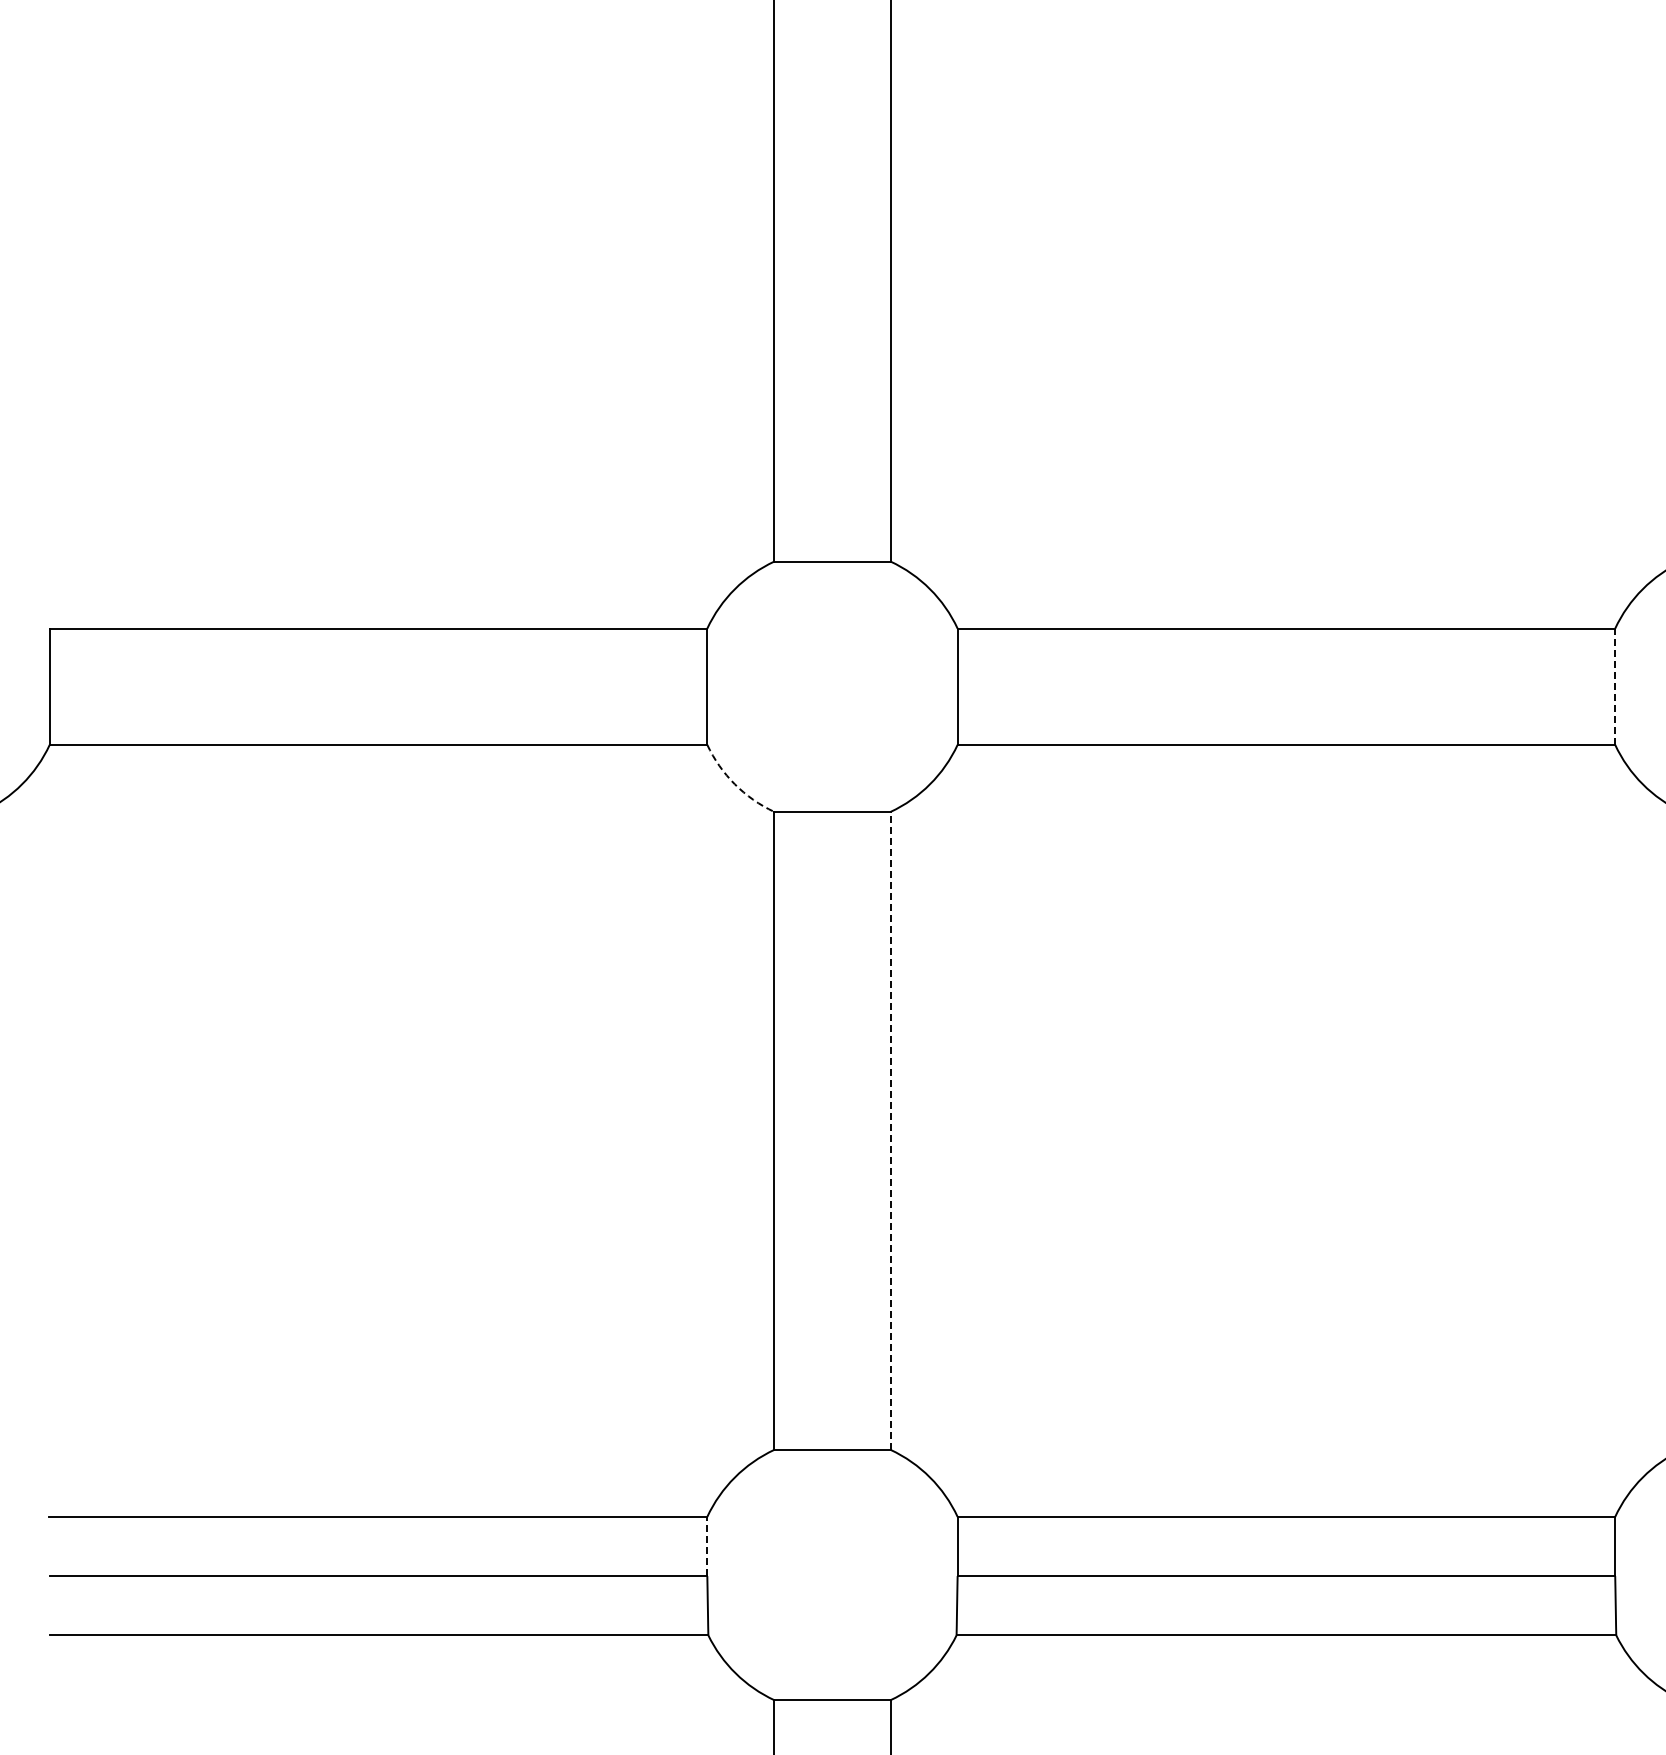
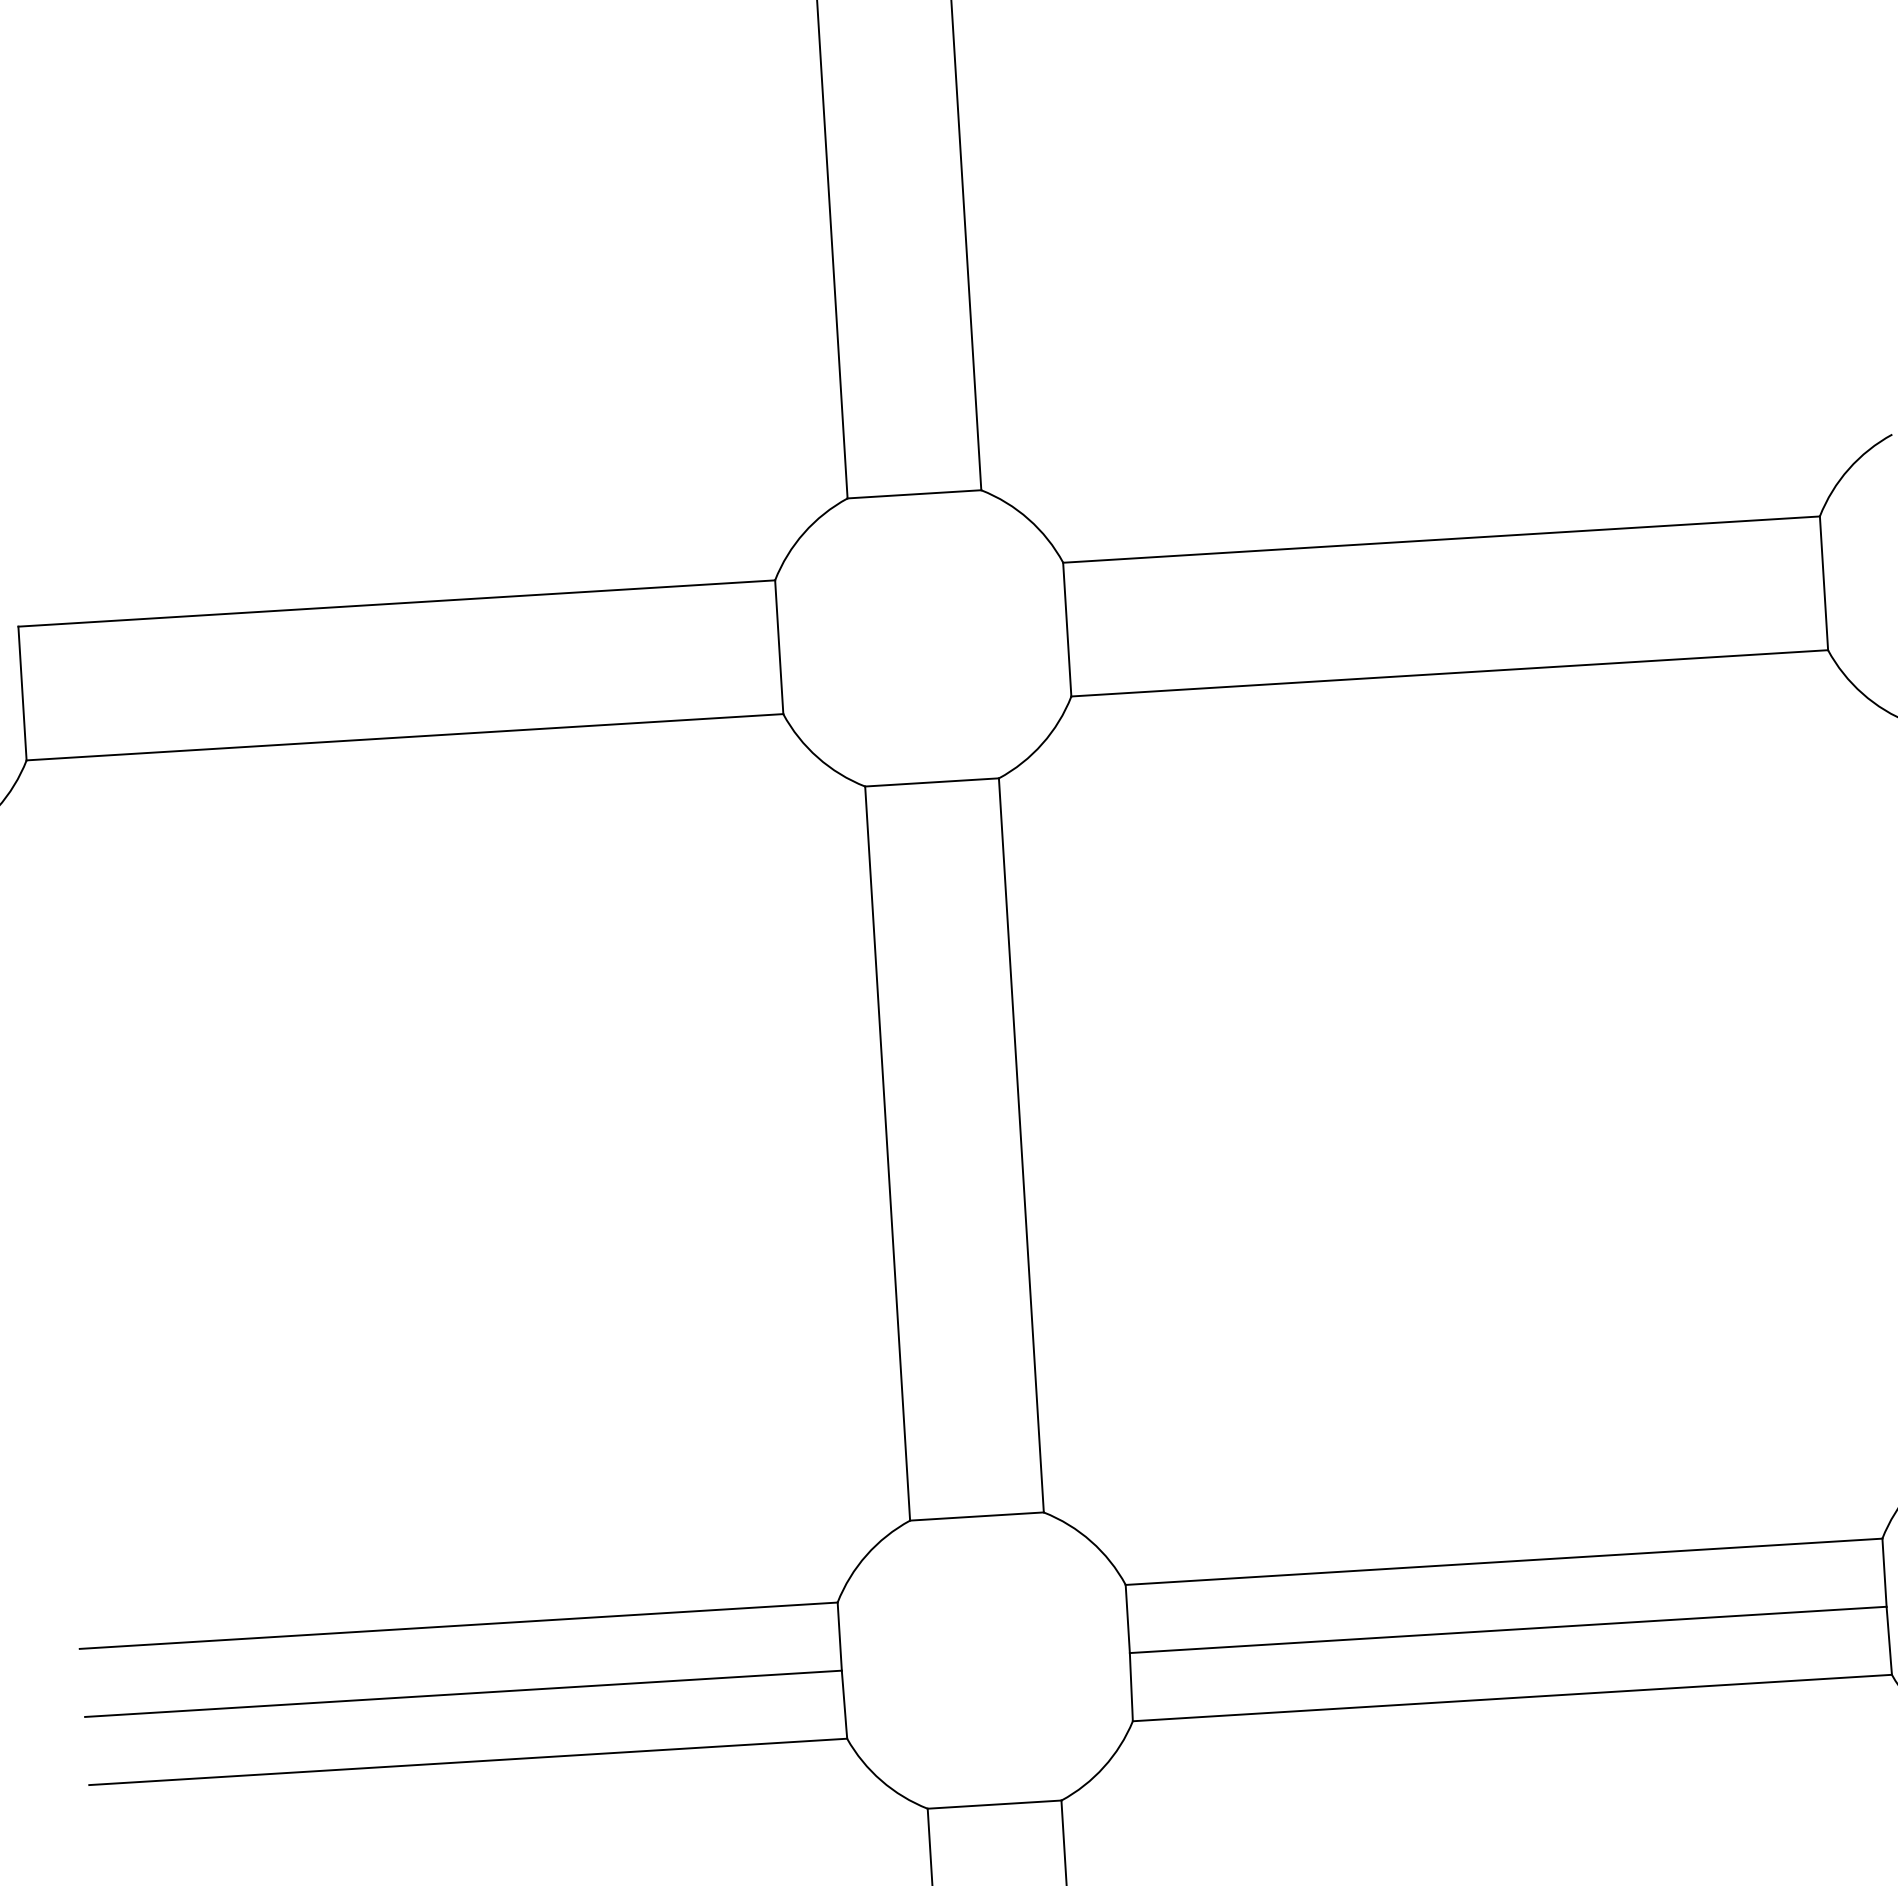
line: (1615, 686) -> (1824, 583), dashed -> solid
arc: (734, 784) -> (817, 757), dashed -> solid
line: (890, 1130) -> (1021, 1144), dashed -> solid
line: (707, 1546) -> (839, 1636), dashed -> solid

